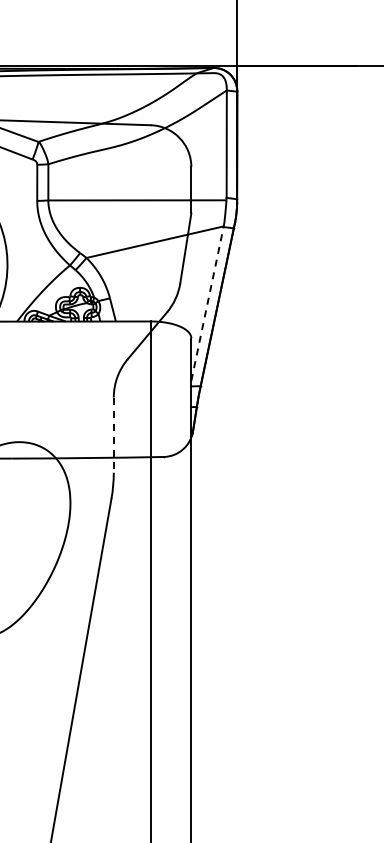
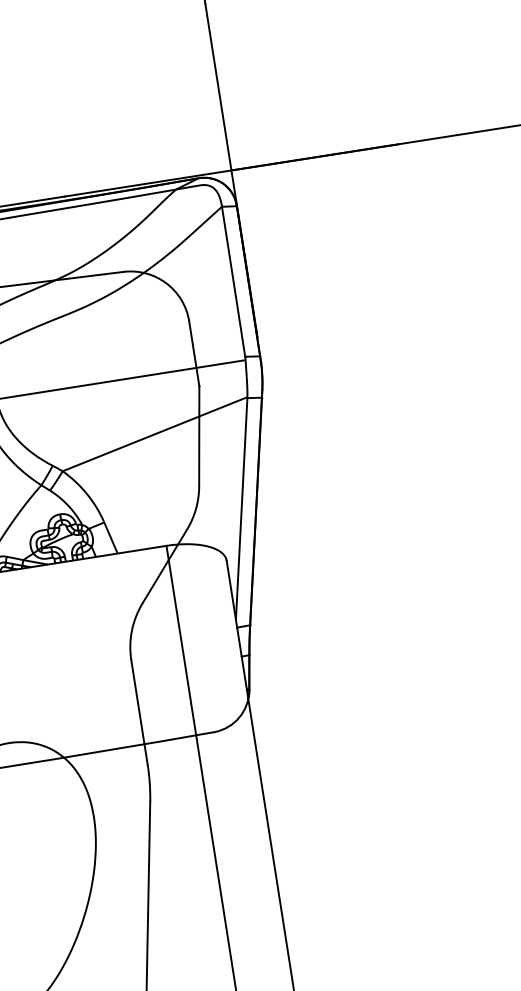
line: (207, 303) -> (241, 508), dashed -> solid
line: (113, 435) -> (139, 713), dashed -> solid

